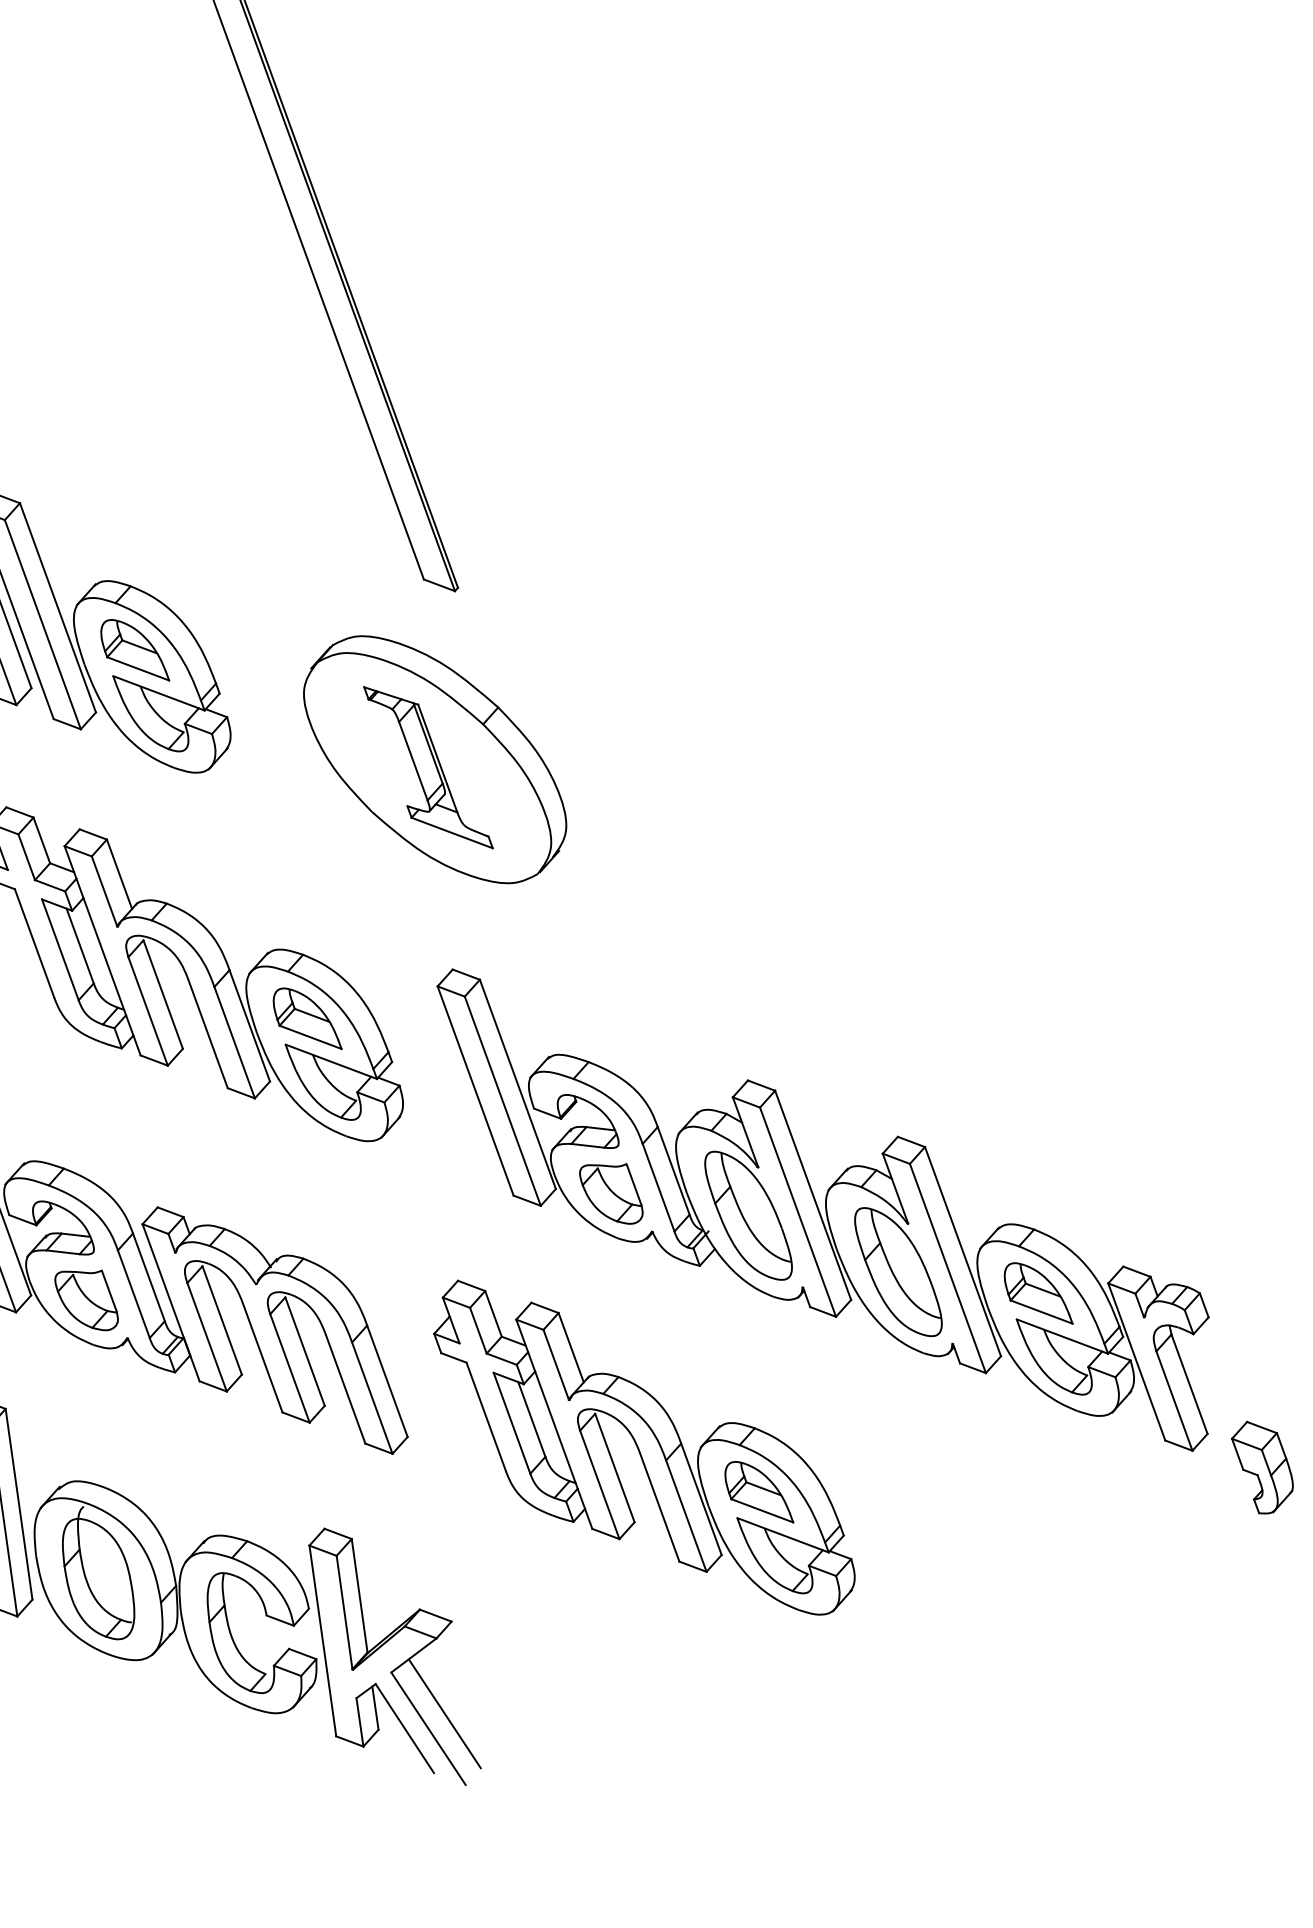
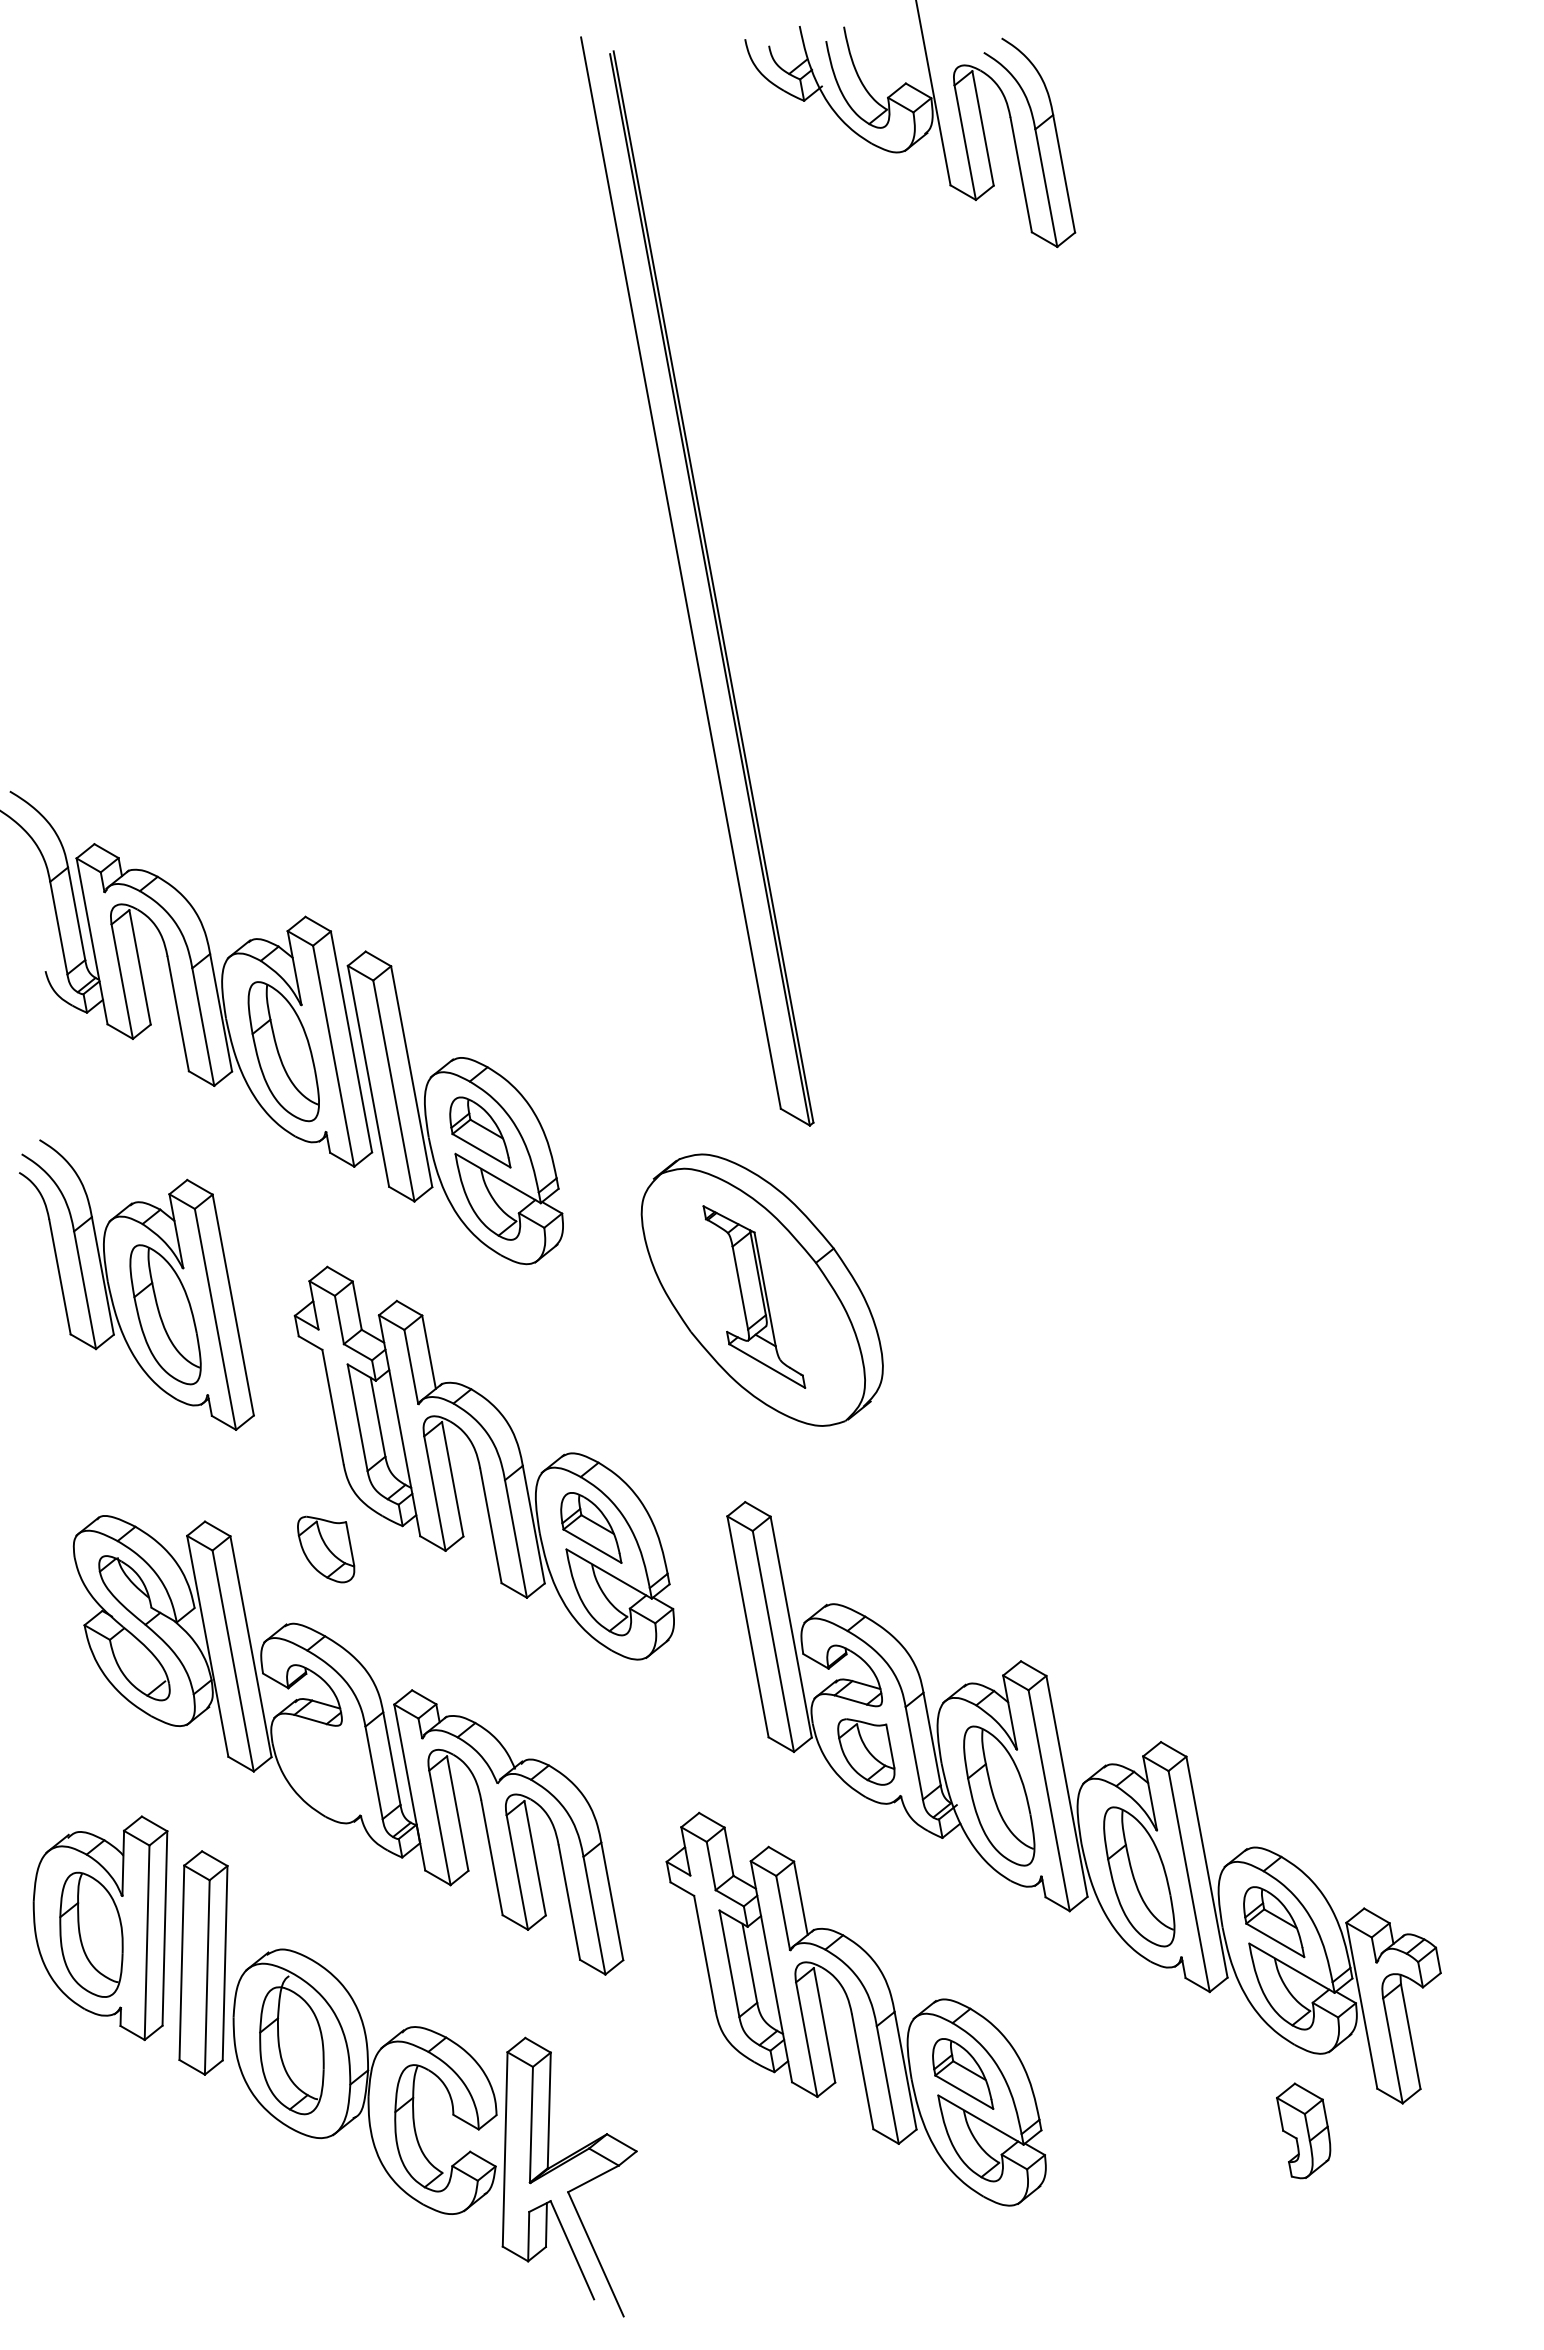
part: (87, 1300) -> (326, 1549), moved
part: (1263, 1466) -> (1303, 2130), moved
line: (444, 1713) -> (614, 2241), removed

